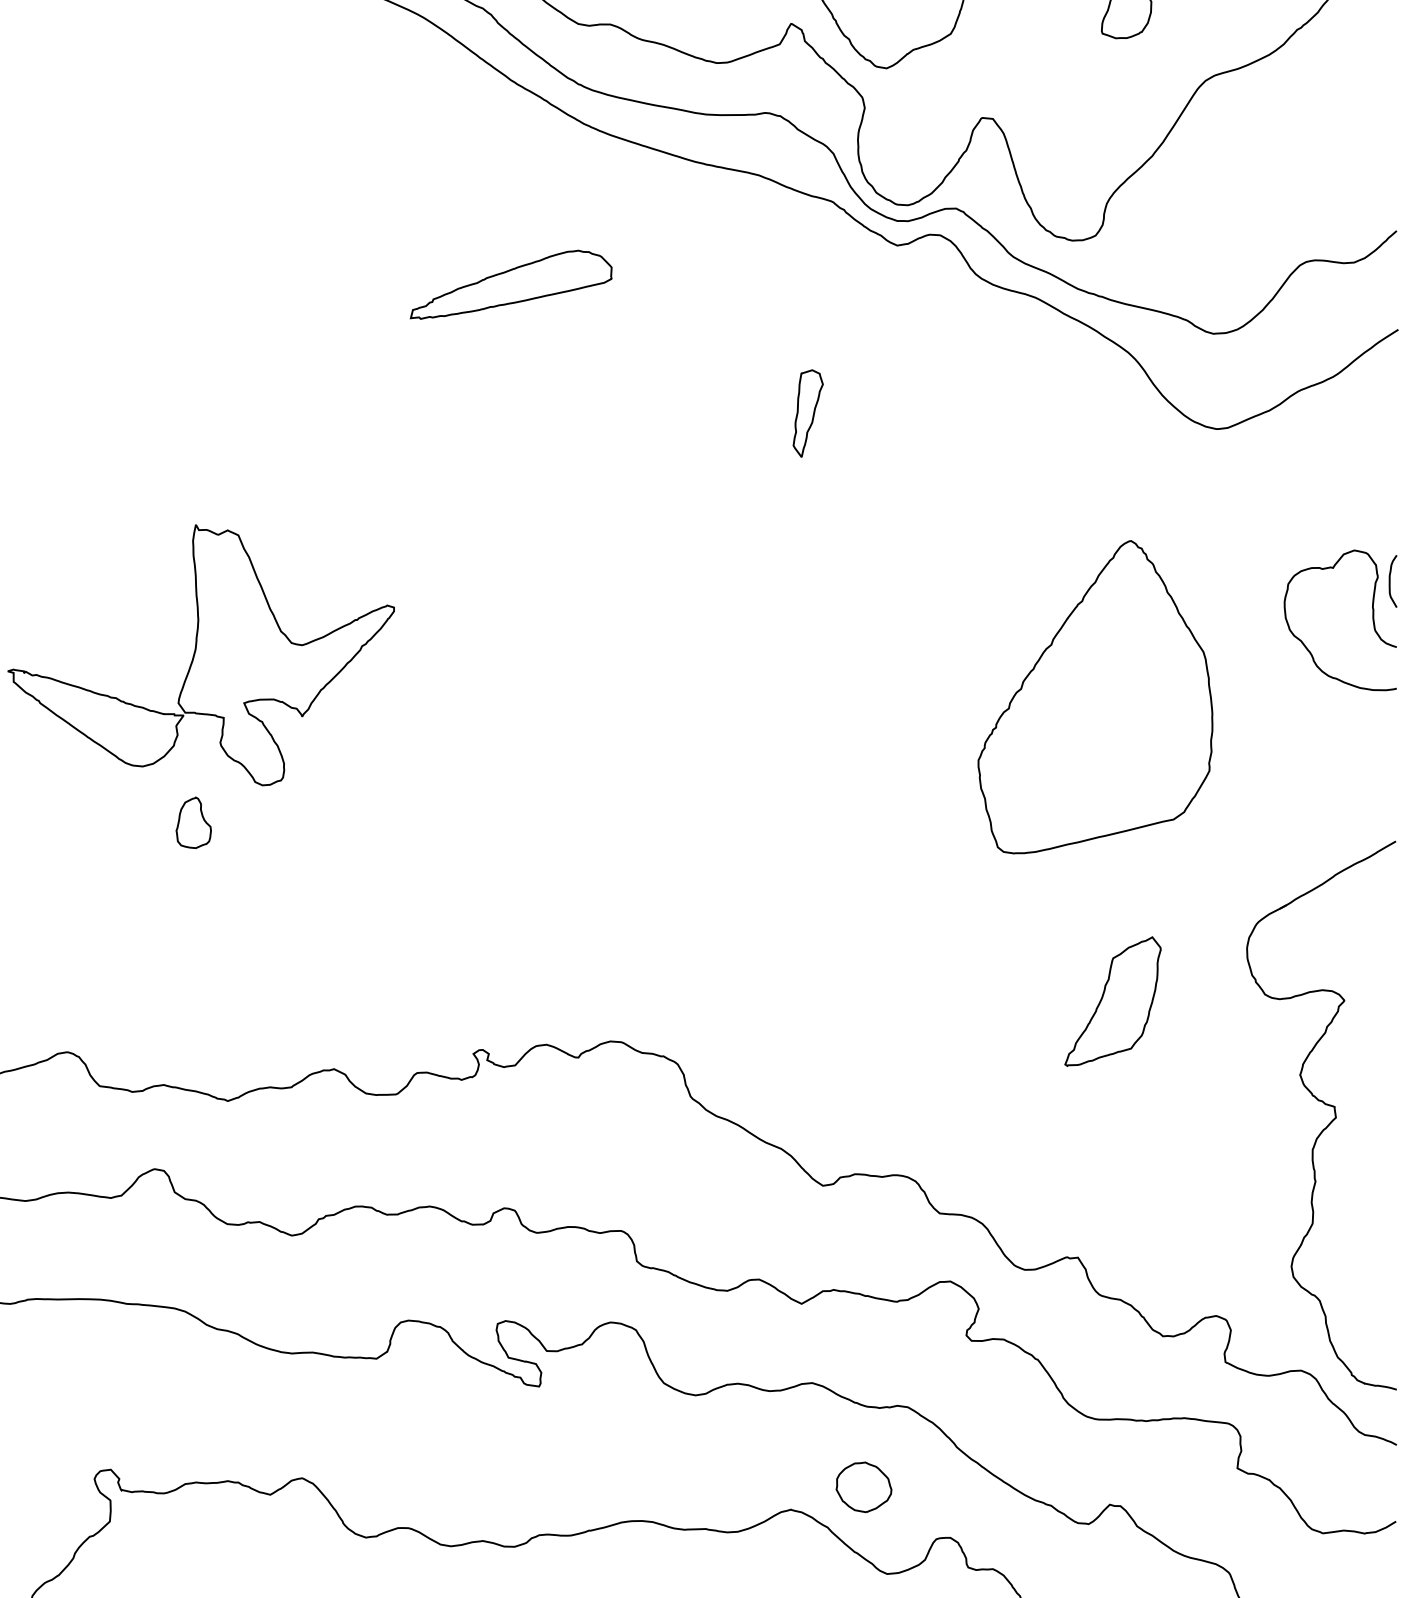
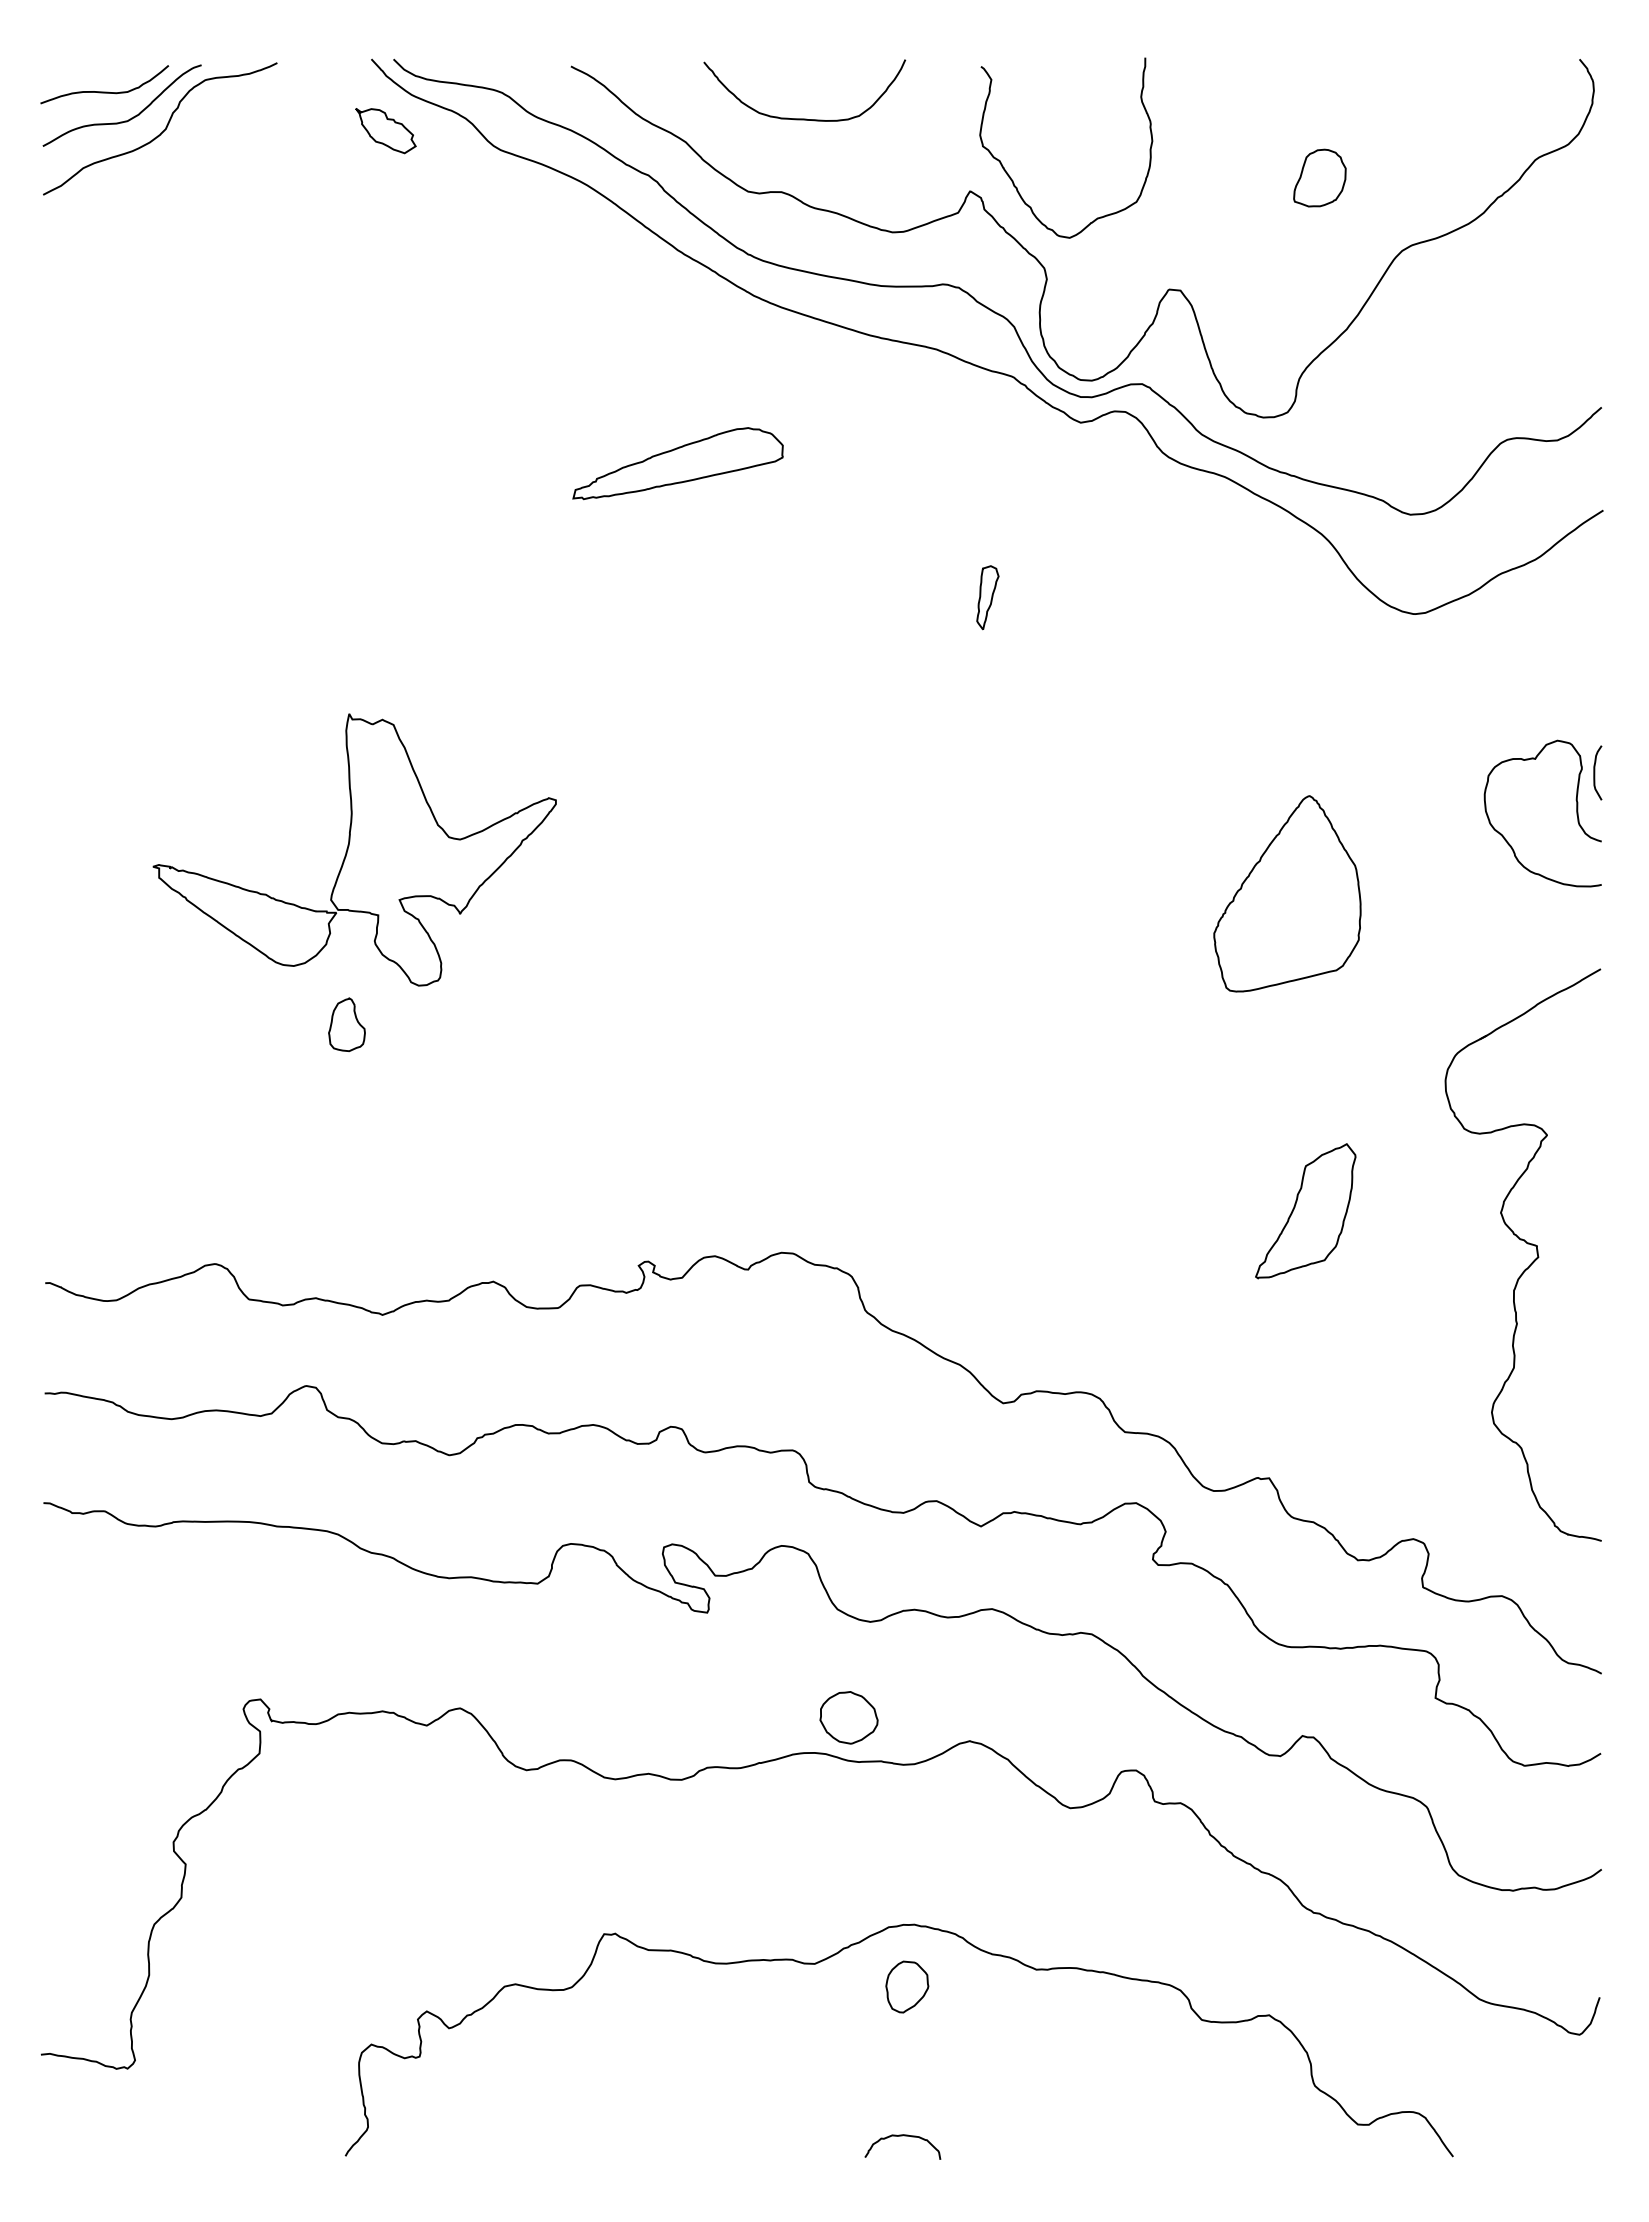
part: (807, 413) -> (987, 597), size x0.7
part: (1095, 696) -> (1287, 893), size x0.6
part: (1325, 1105) -> (1527, 1244), moved
part: (863, 1487) -> (848, 1717), moved

